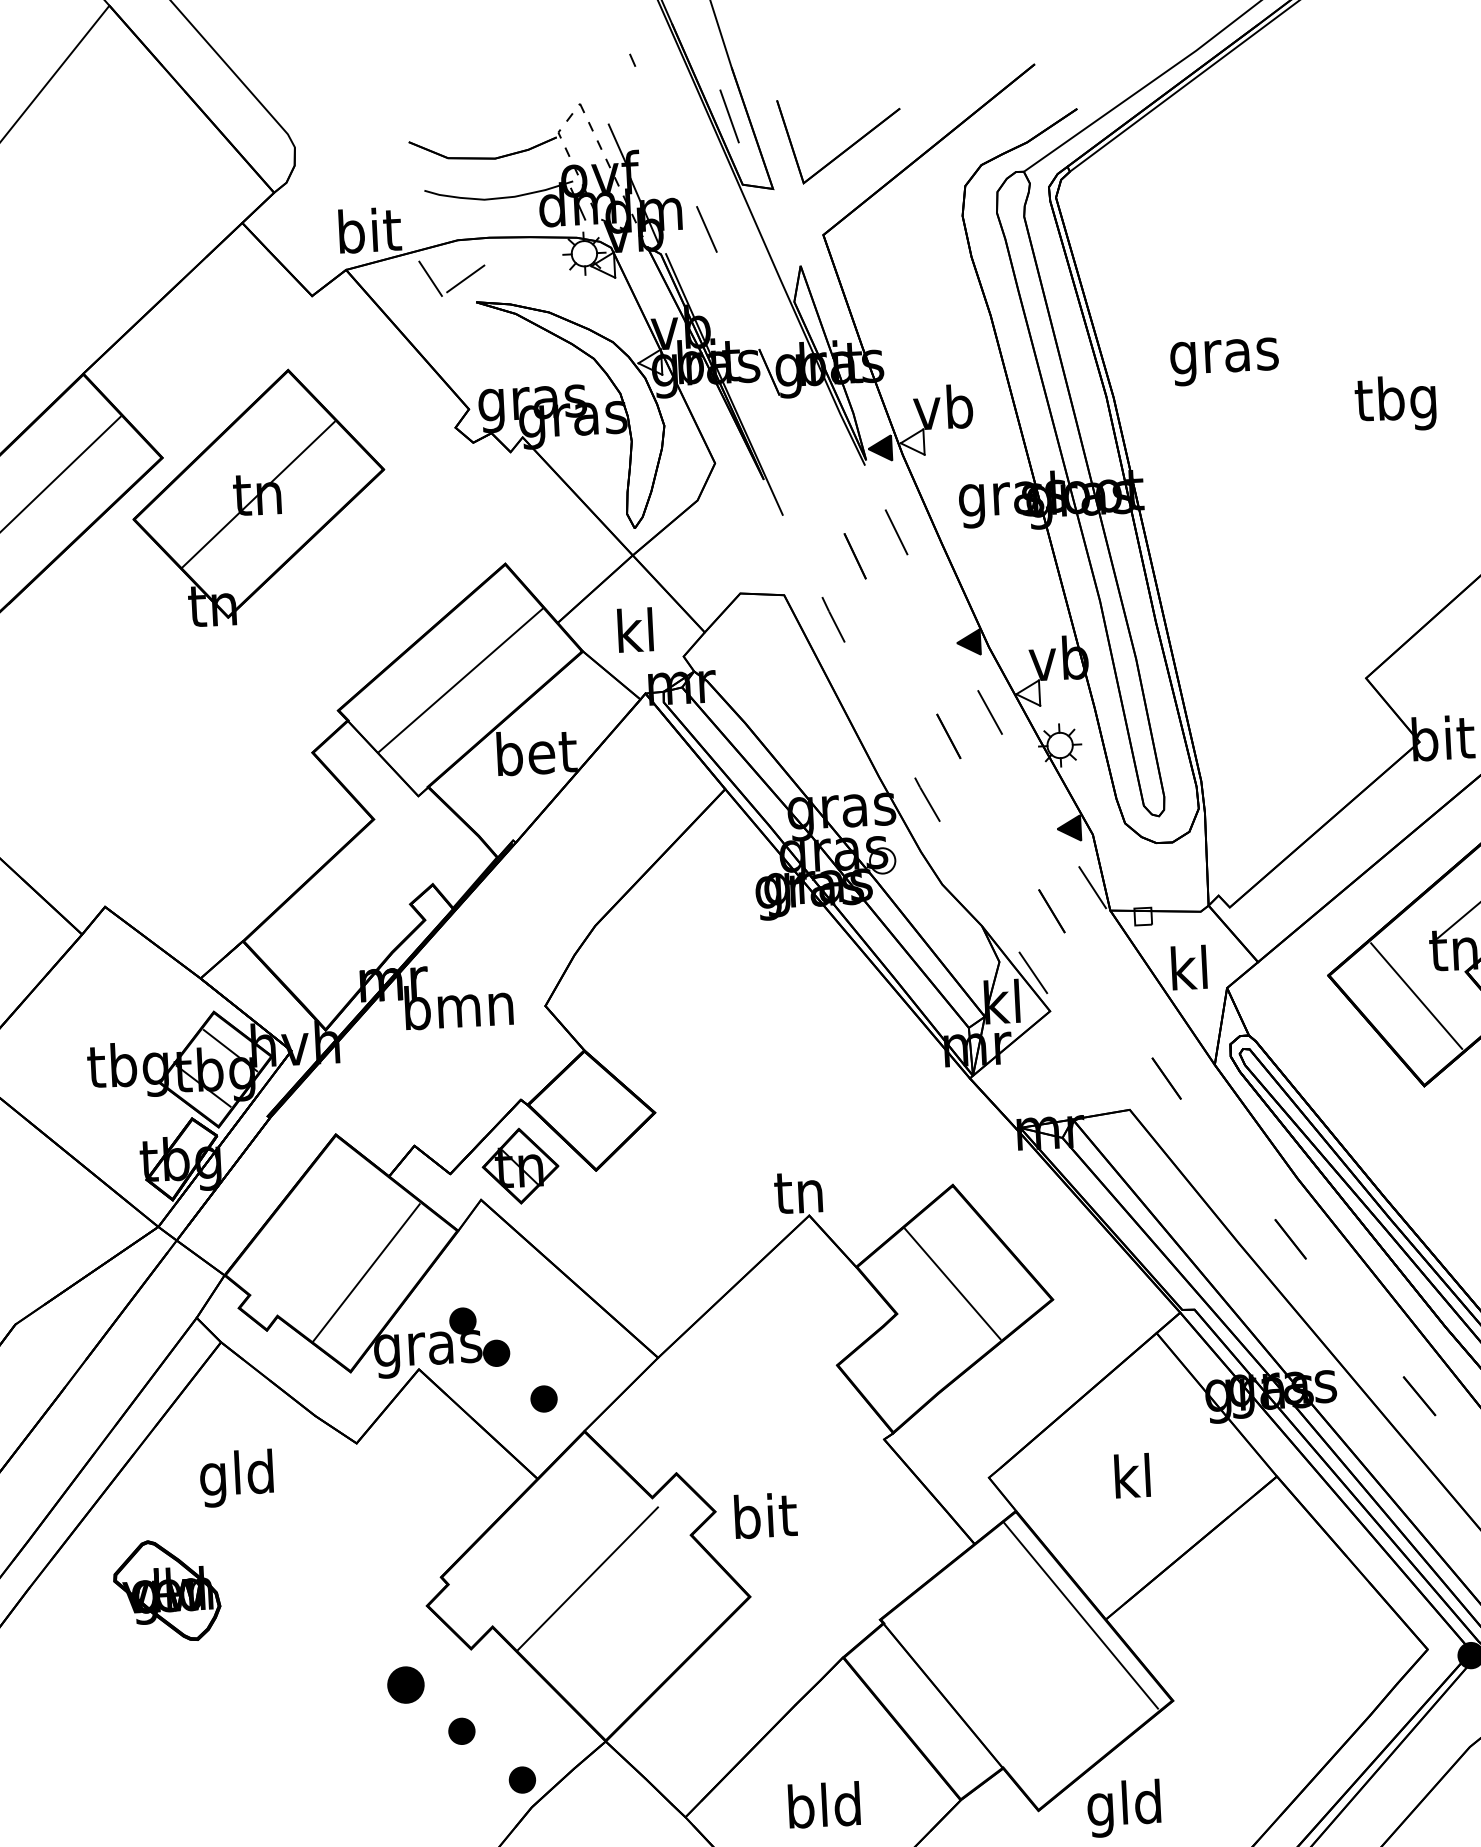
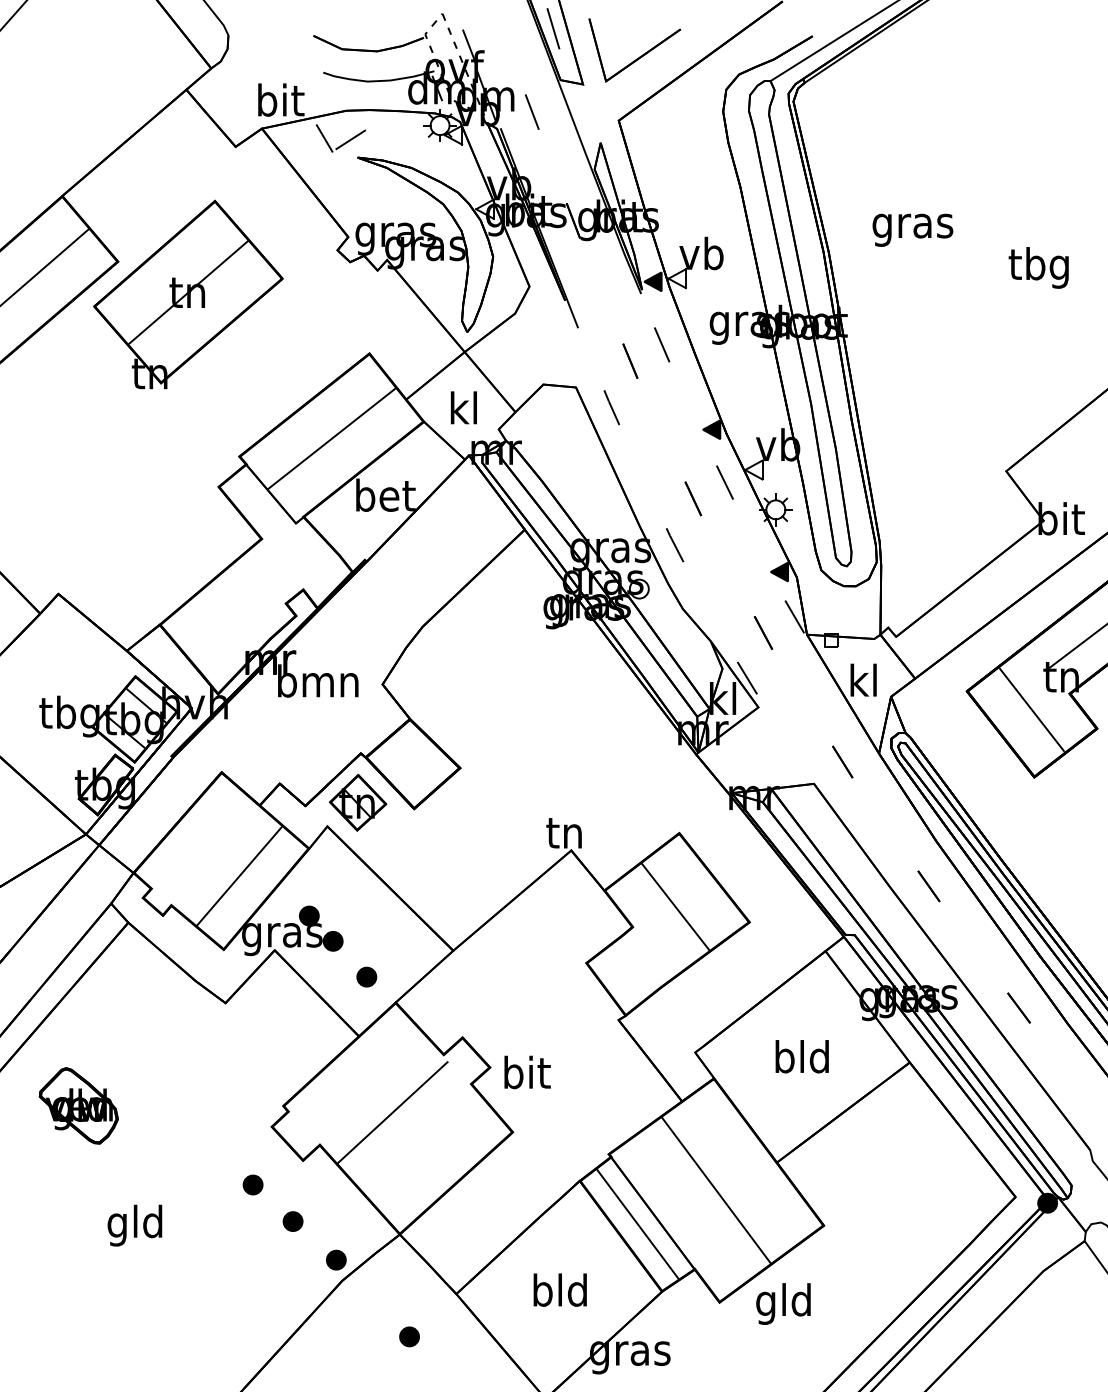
text: (1131, 1475) -> (801, 1056), kl -> bld
text: (236, 1478) -> (134, 1225), moved
line: (1080, 1615) -> (716, 1190), moved
part: (405, 1684) -> (252, 1184), size x0.71
line: (923, 1710) -> (637, 1223), added

